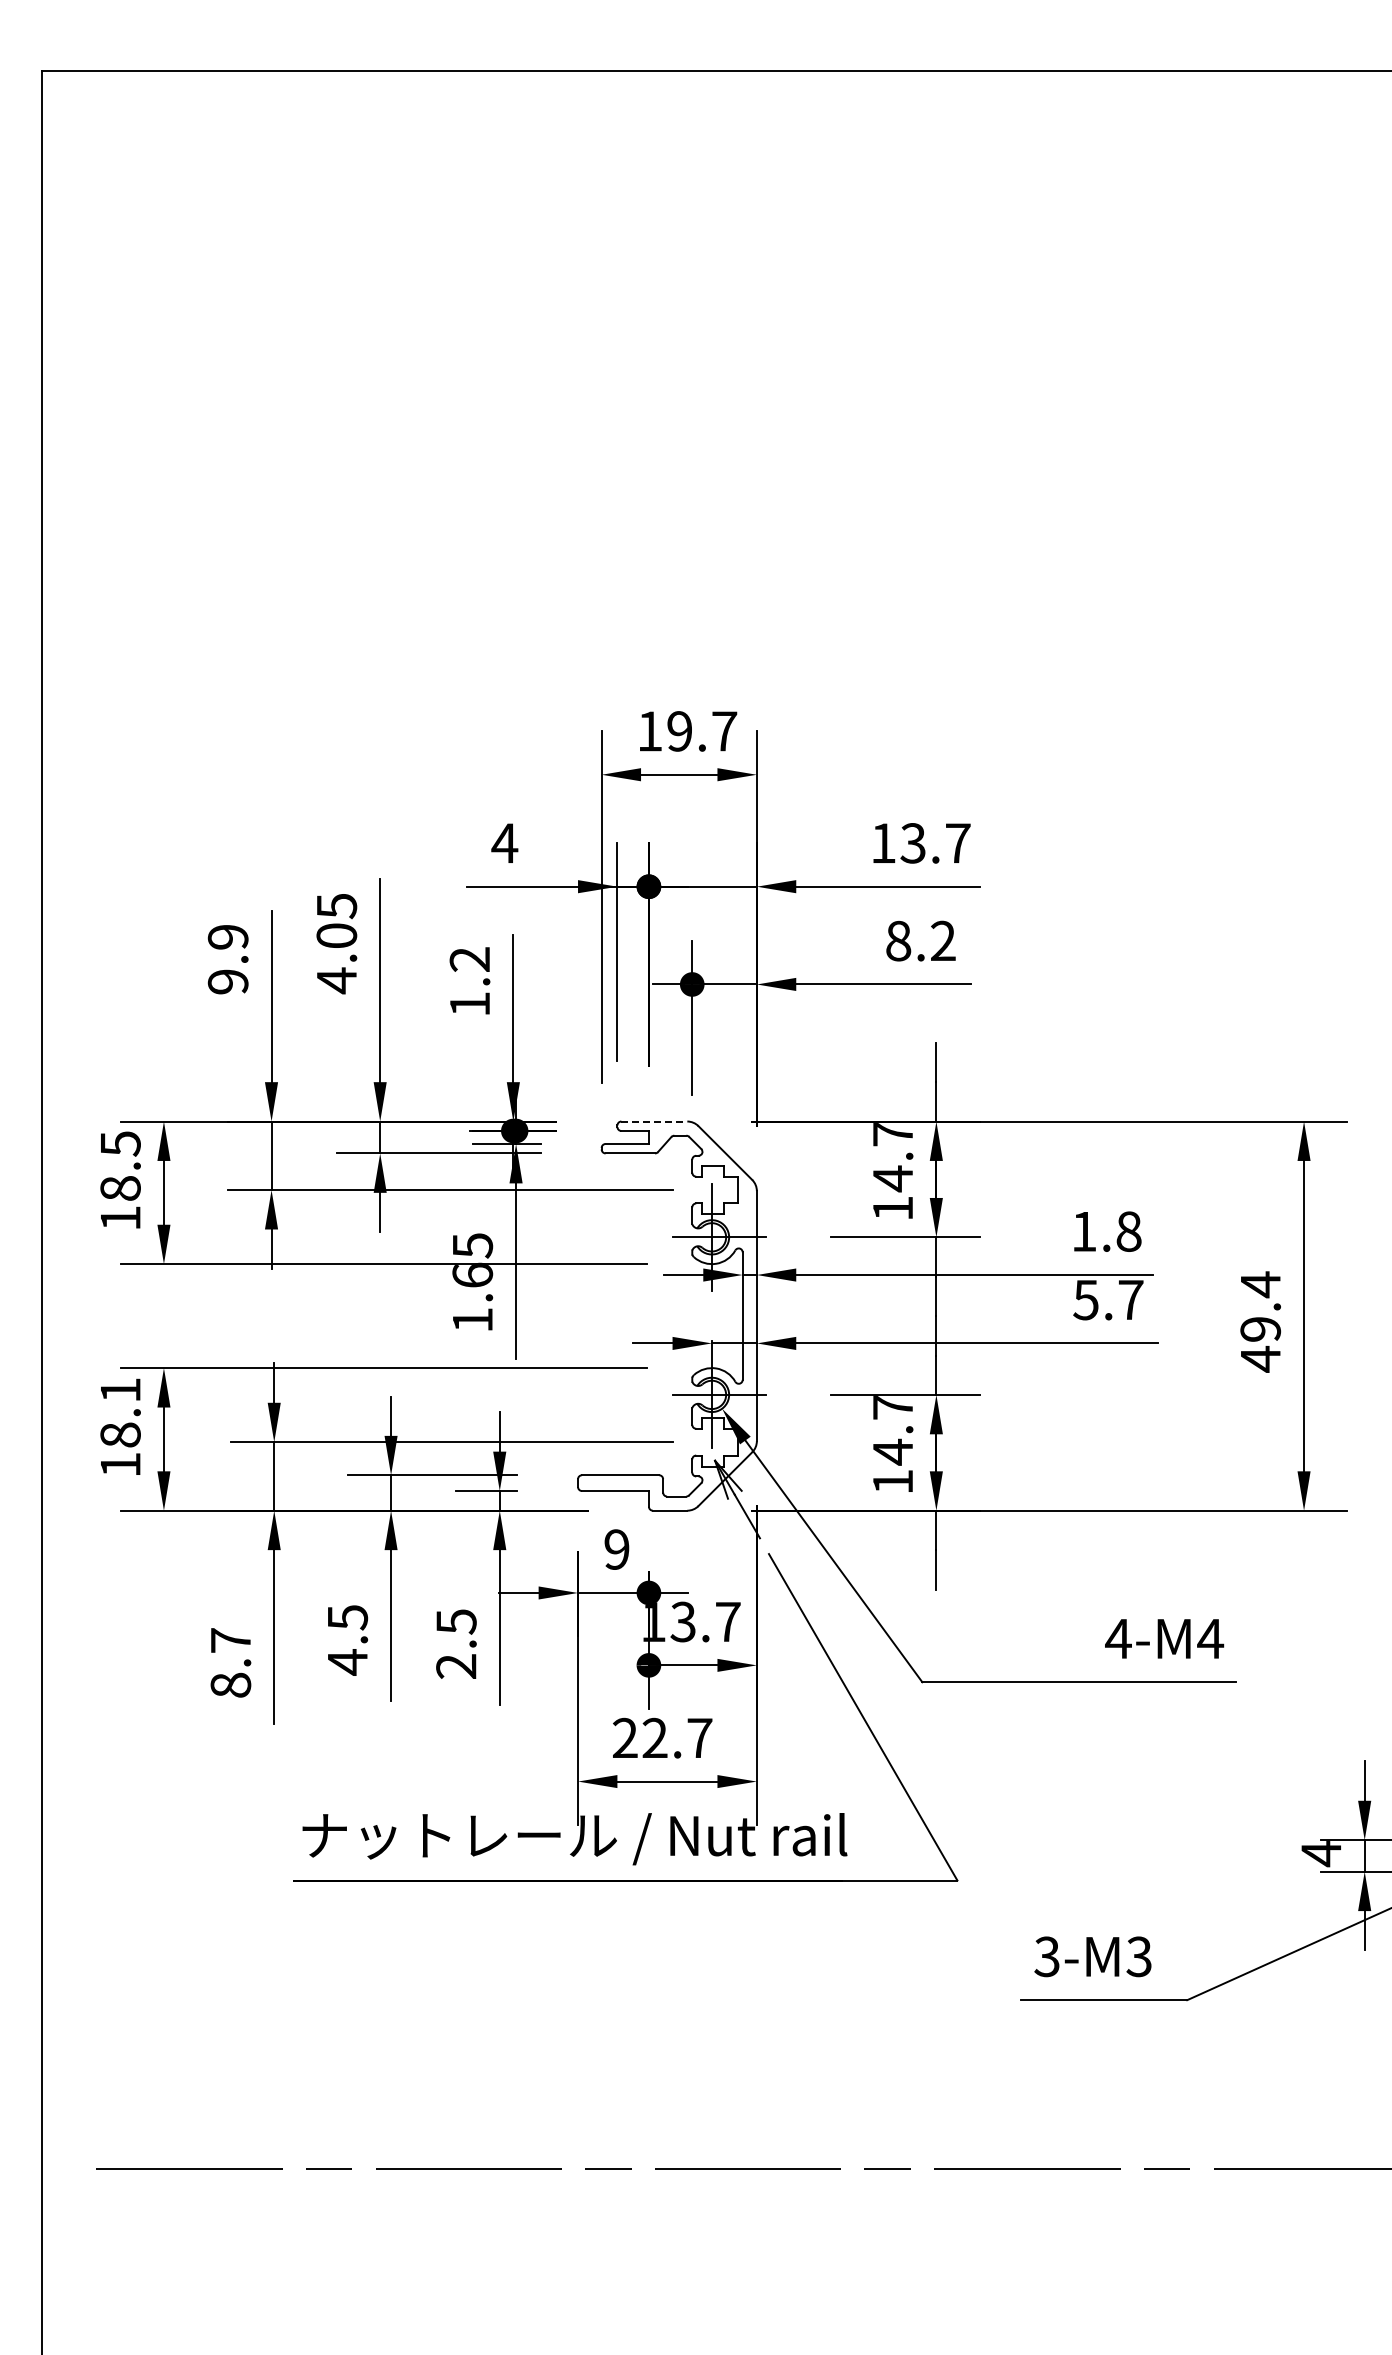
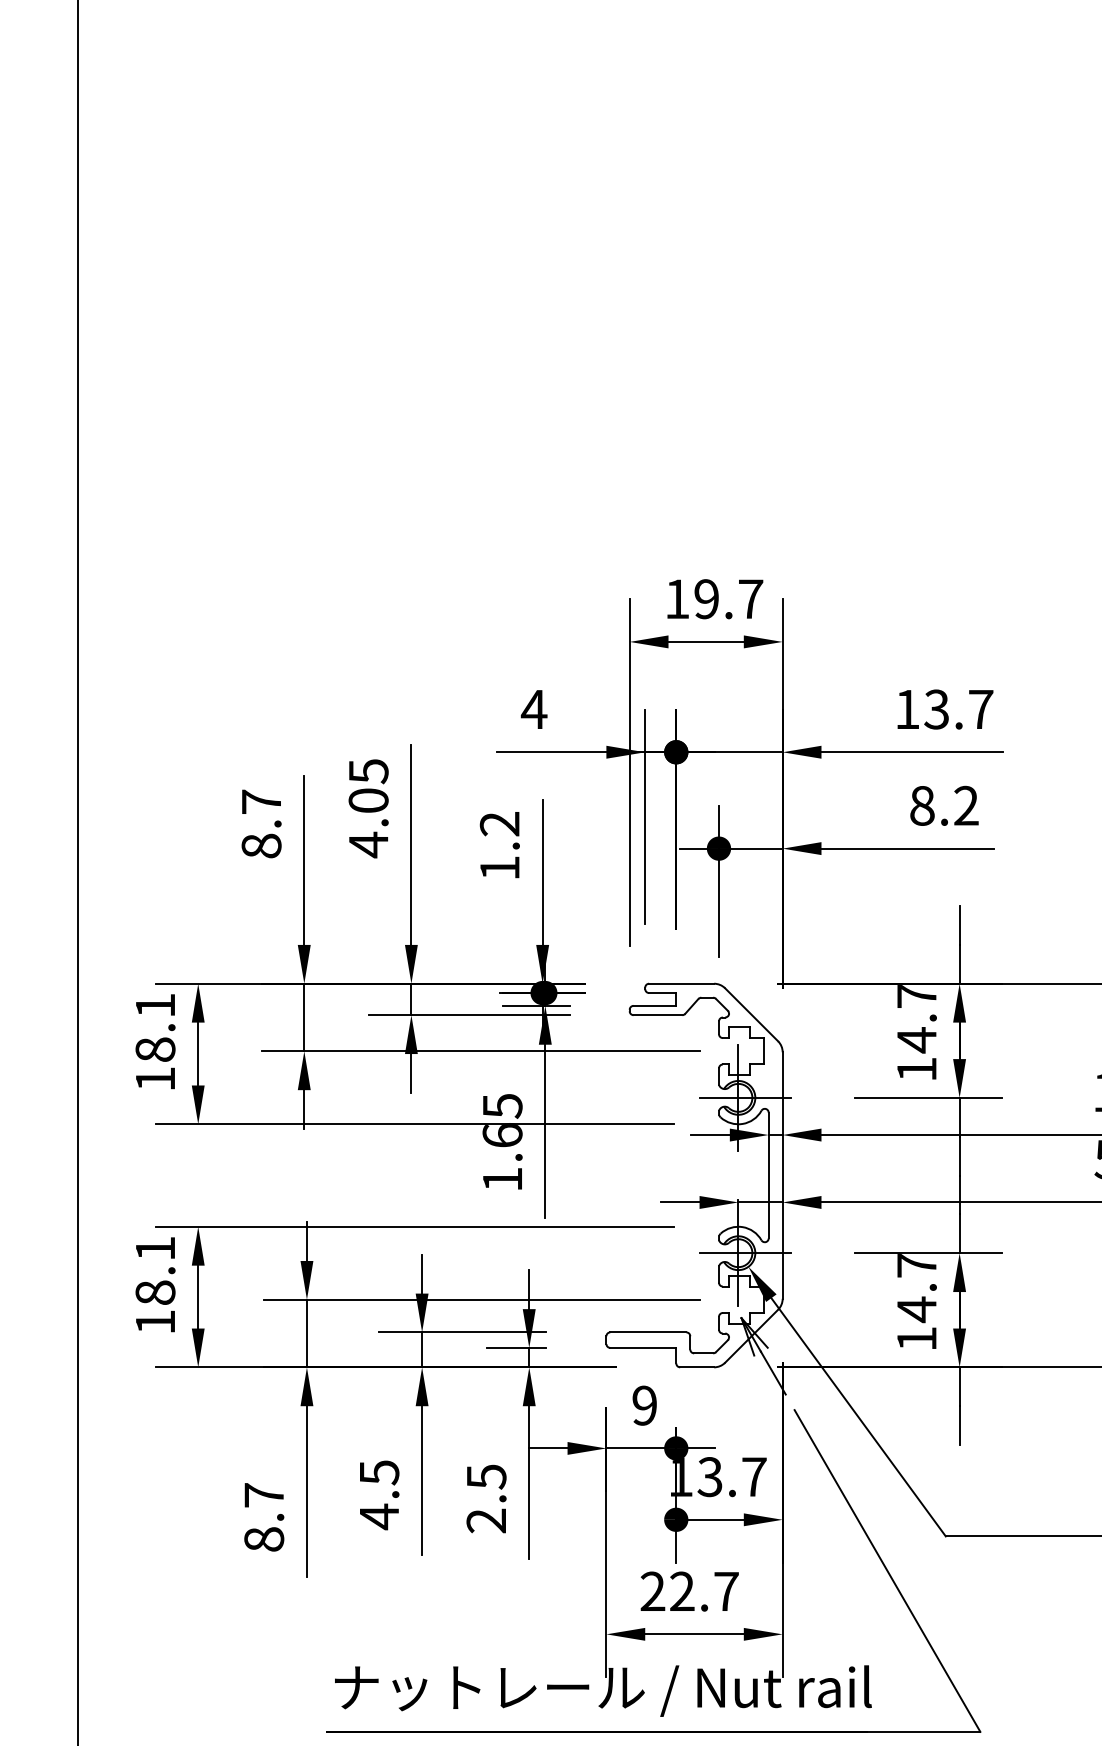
text: (227, 959) -> (260, 824), 9.9 -> 8.7
line: (654, 1121) -> (681, 983), dashed -> solid
text: (120, 1143) -> (155, 1005), 18.5 -> 18.1

